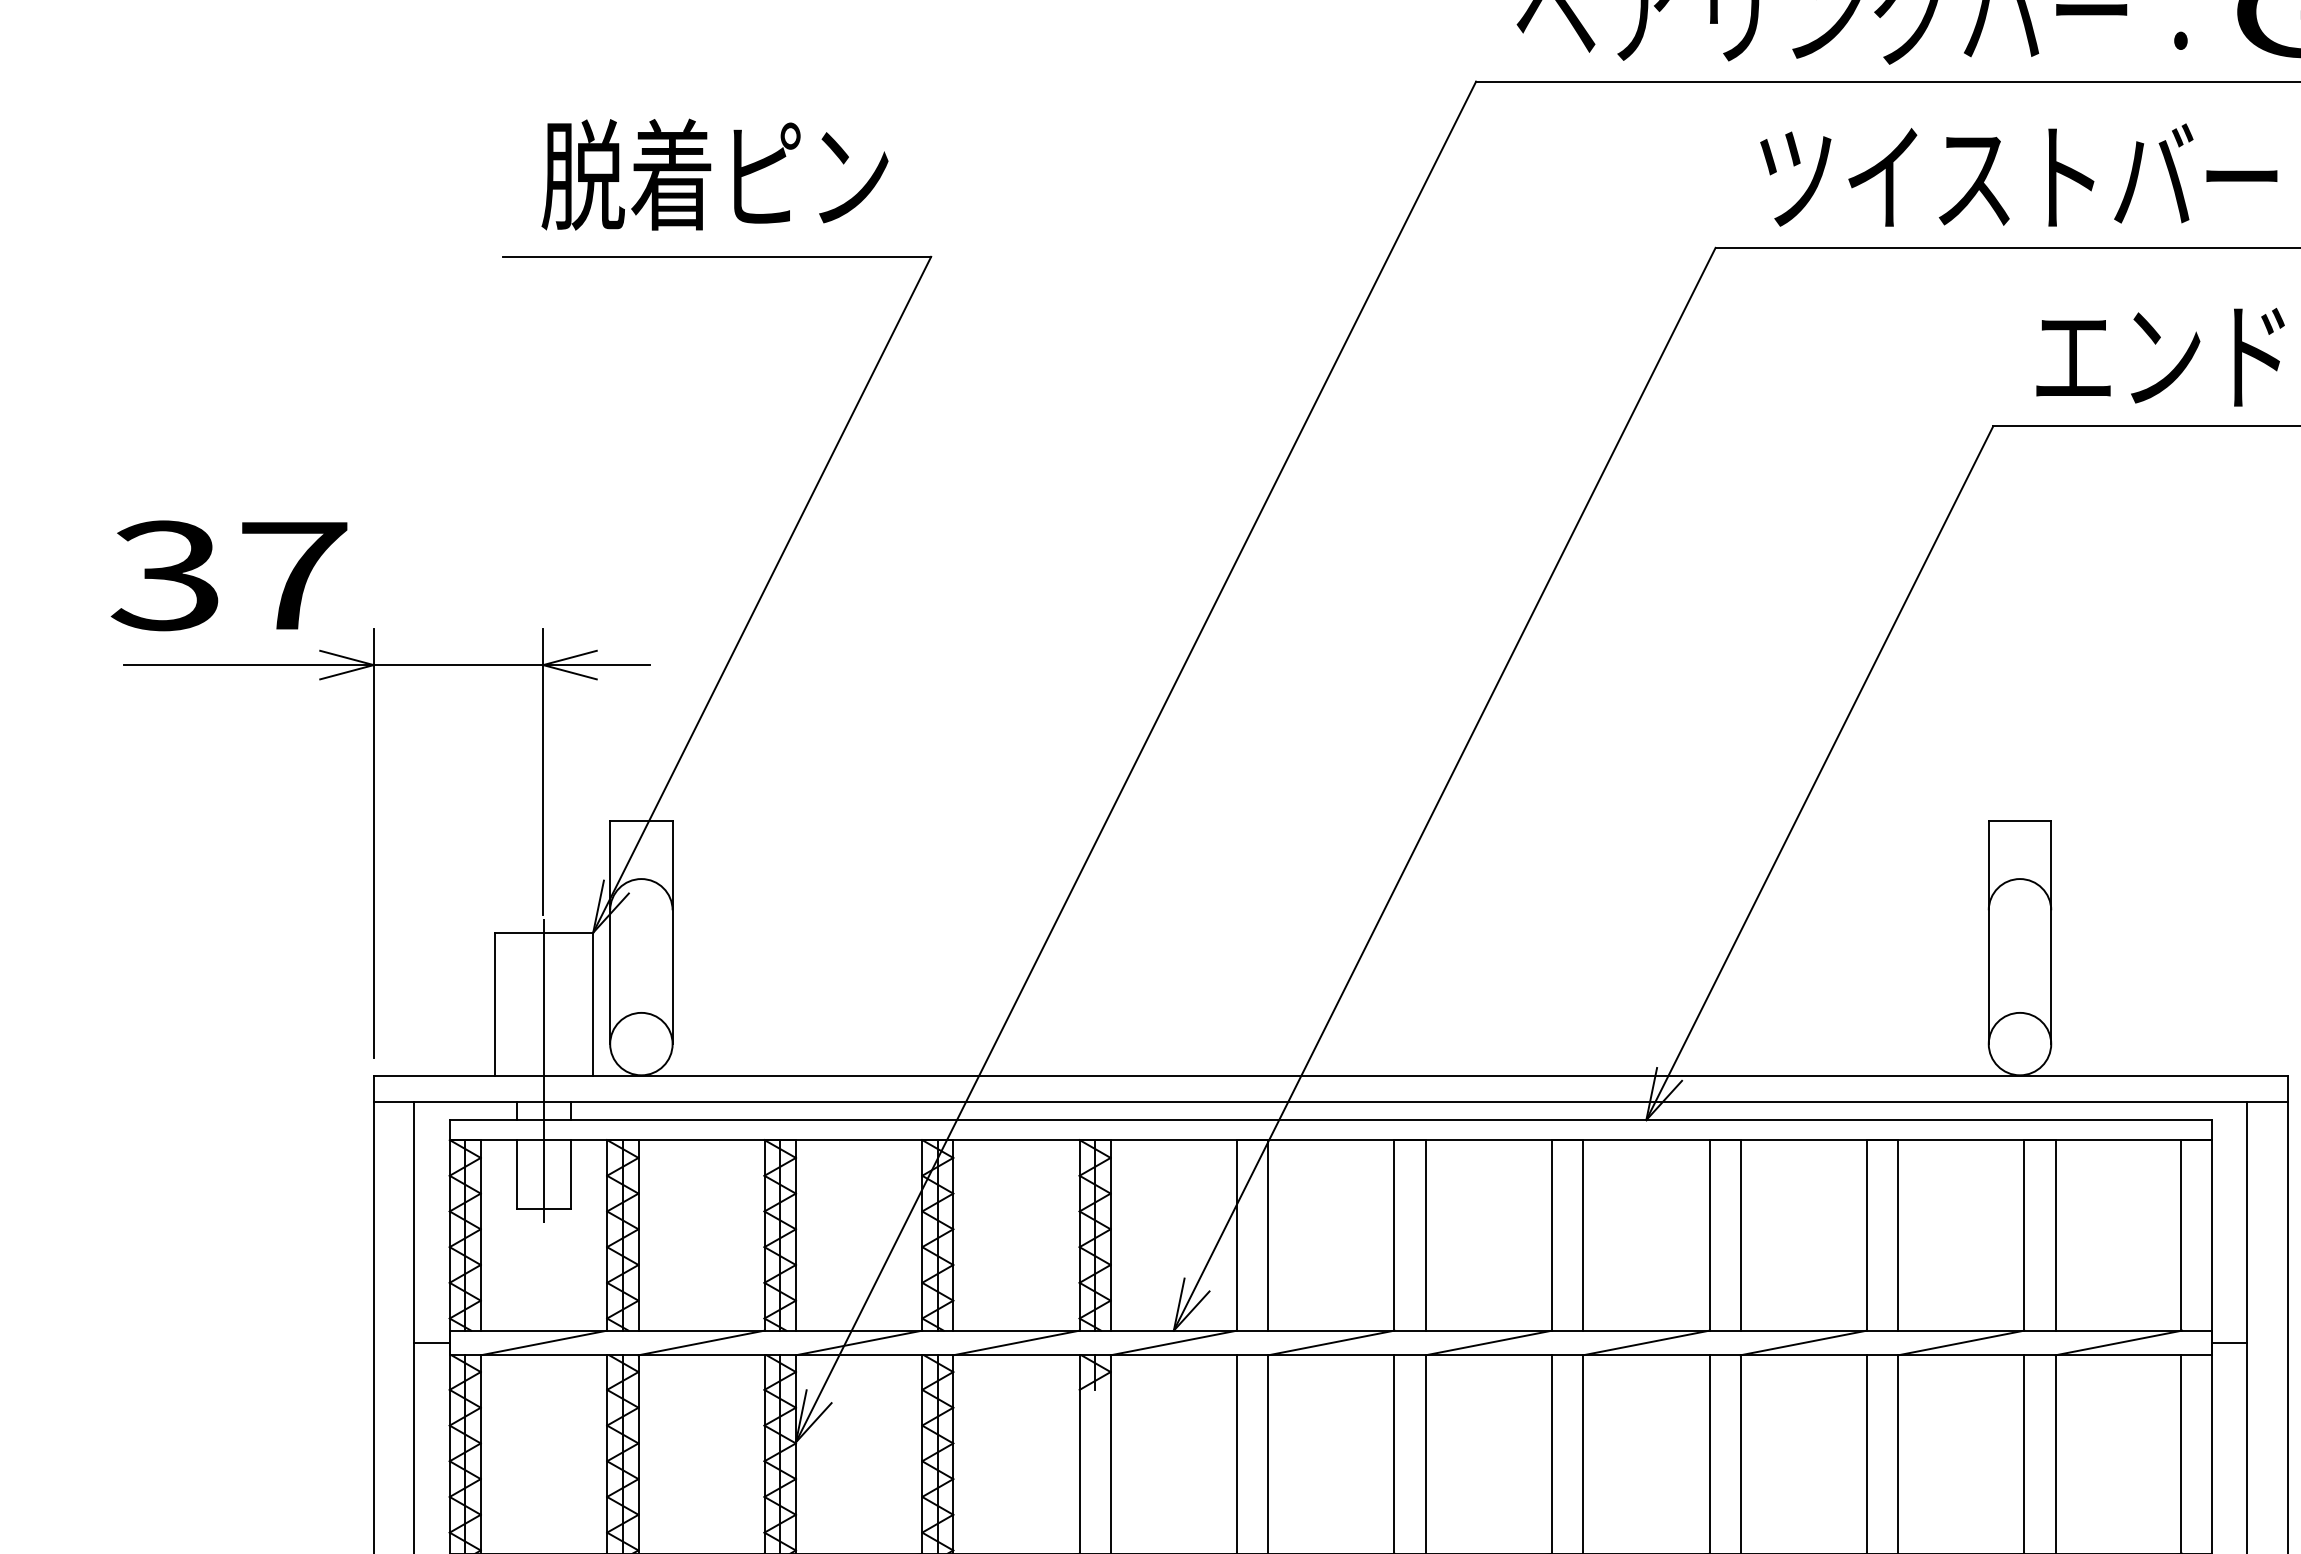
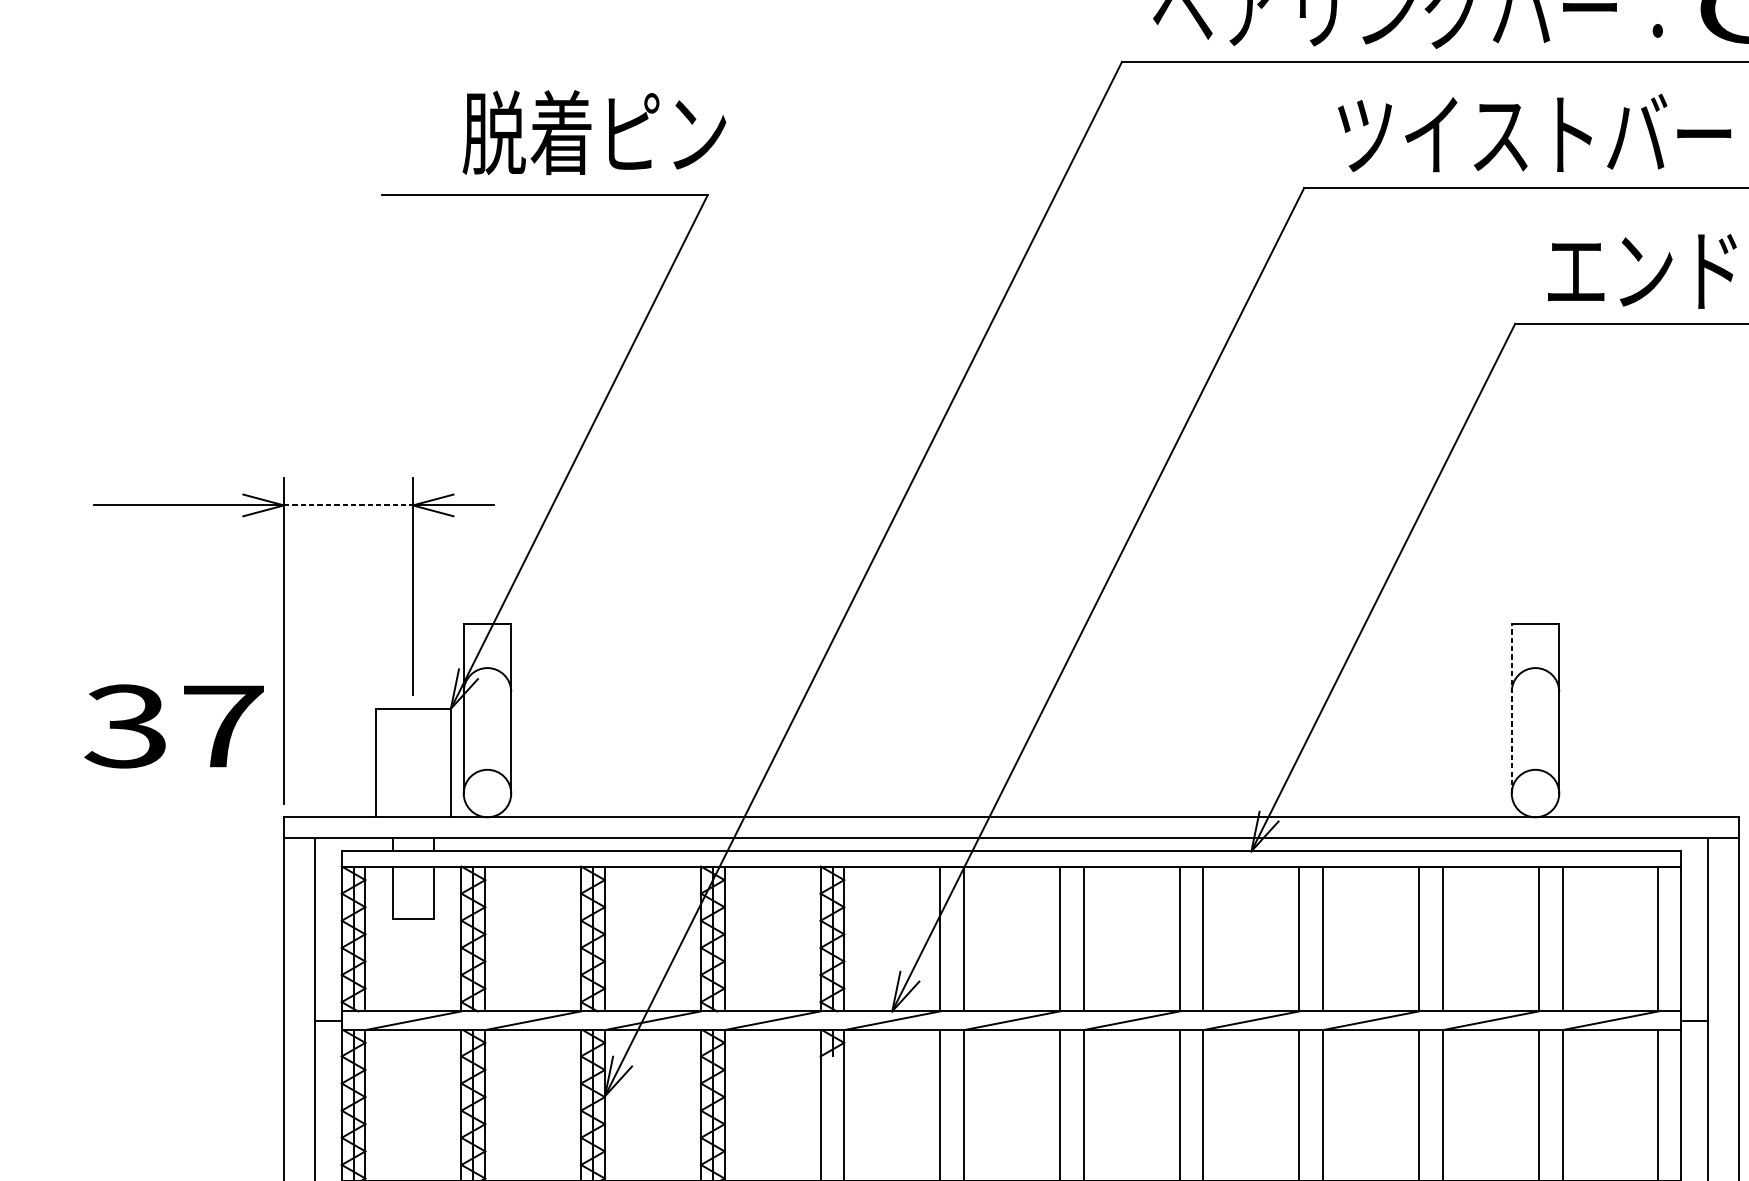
text: (714, 174) -> (593, 132), moved
text: (228, 575) -> (173, 726), moved
line: (458, 665) -> (348, 505), solid -> dashed
line: (1988, 932) -> (1511, 708), solid -> dashed
line: (543, 1070) -> (413, 813), removed

